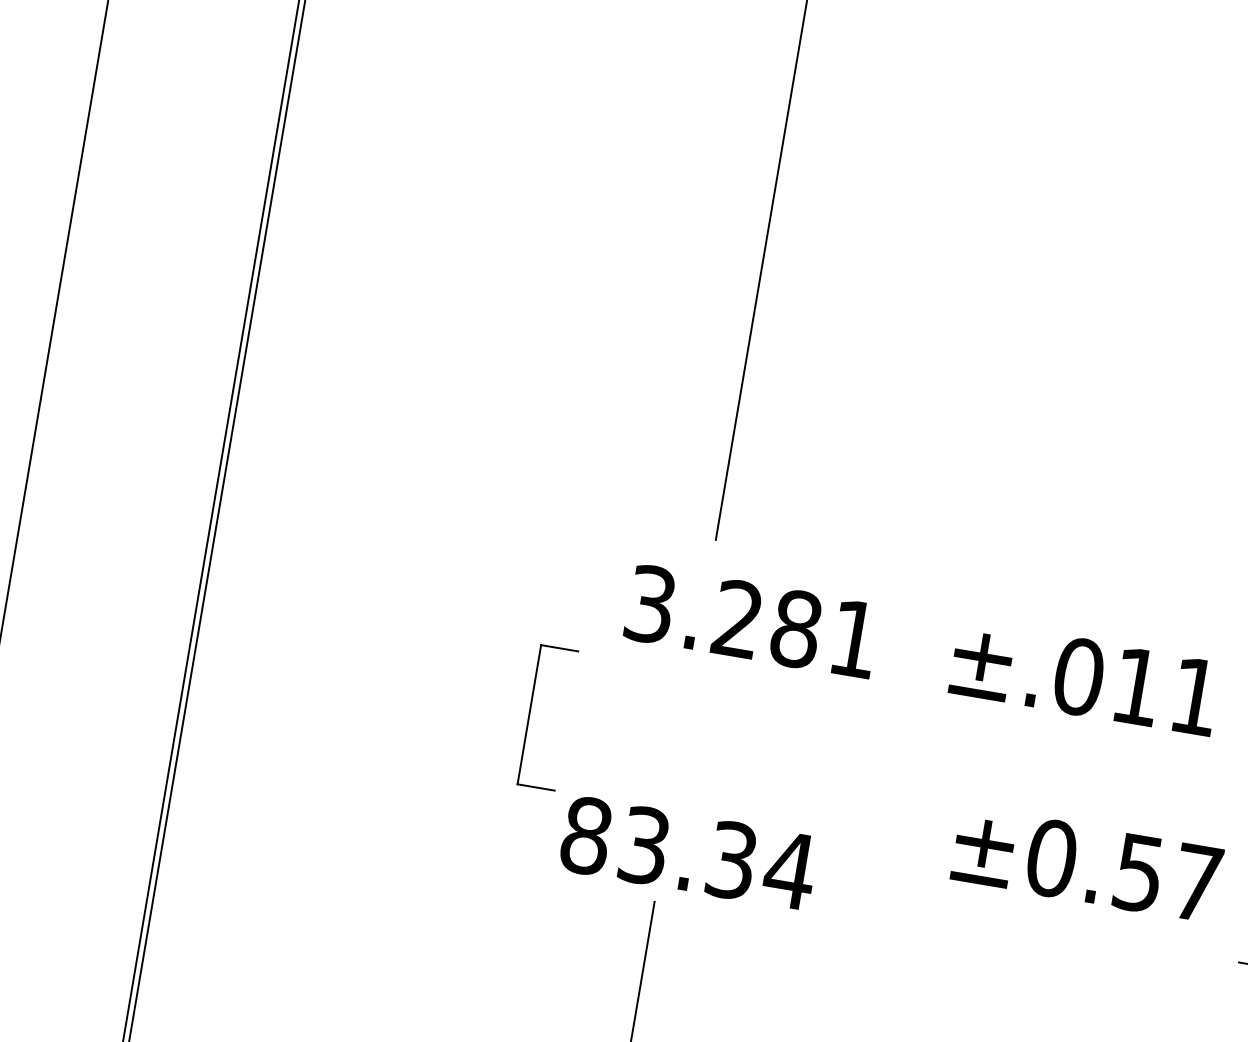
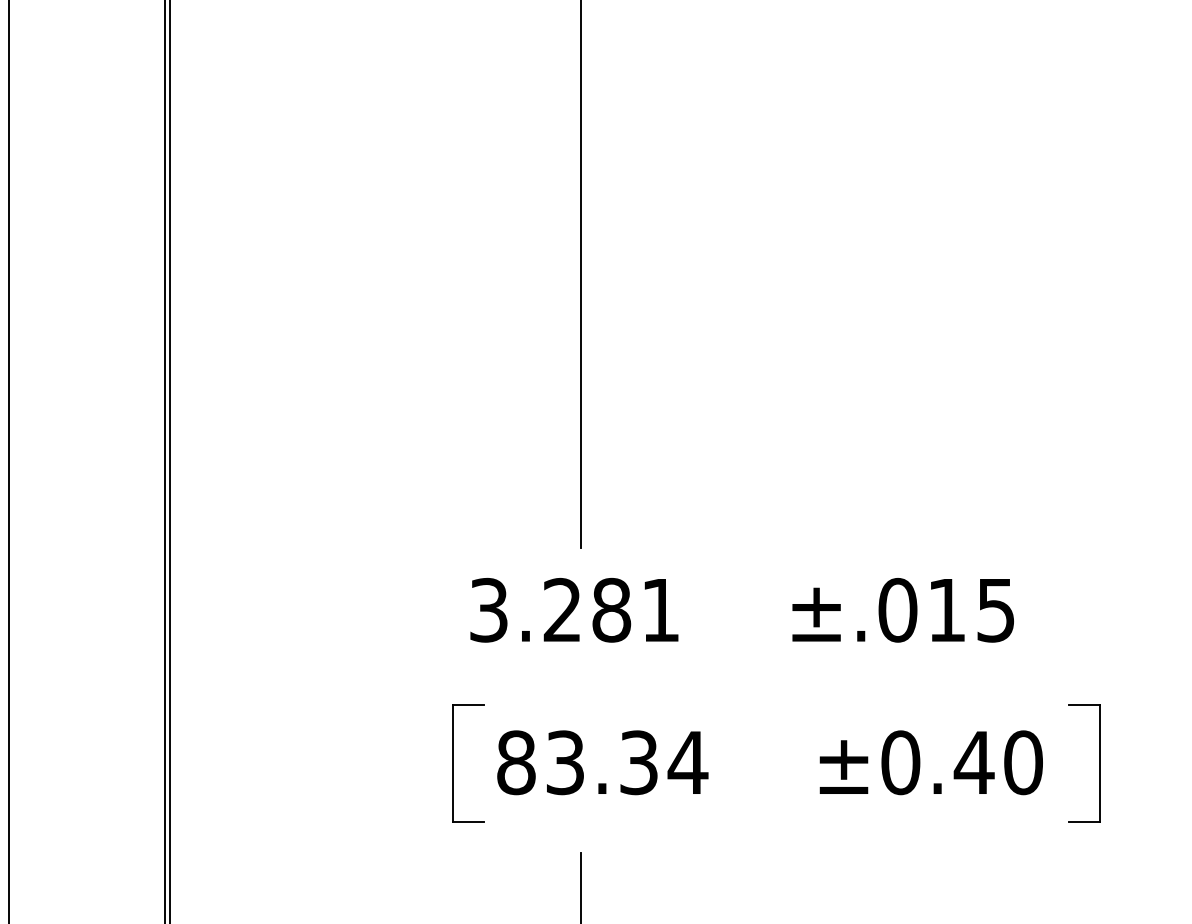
text: (752, 621) -> (574, 610), moved
text: (1194, 696) -> (995, 610), ±.011 -> ±.015
part: (530, 714) -> (453, 763), moved
text: (688, 852) -> (602, 762), moved
text: (1166, 877) -> (997, 762), ±0.57 -> ±0.40

